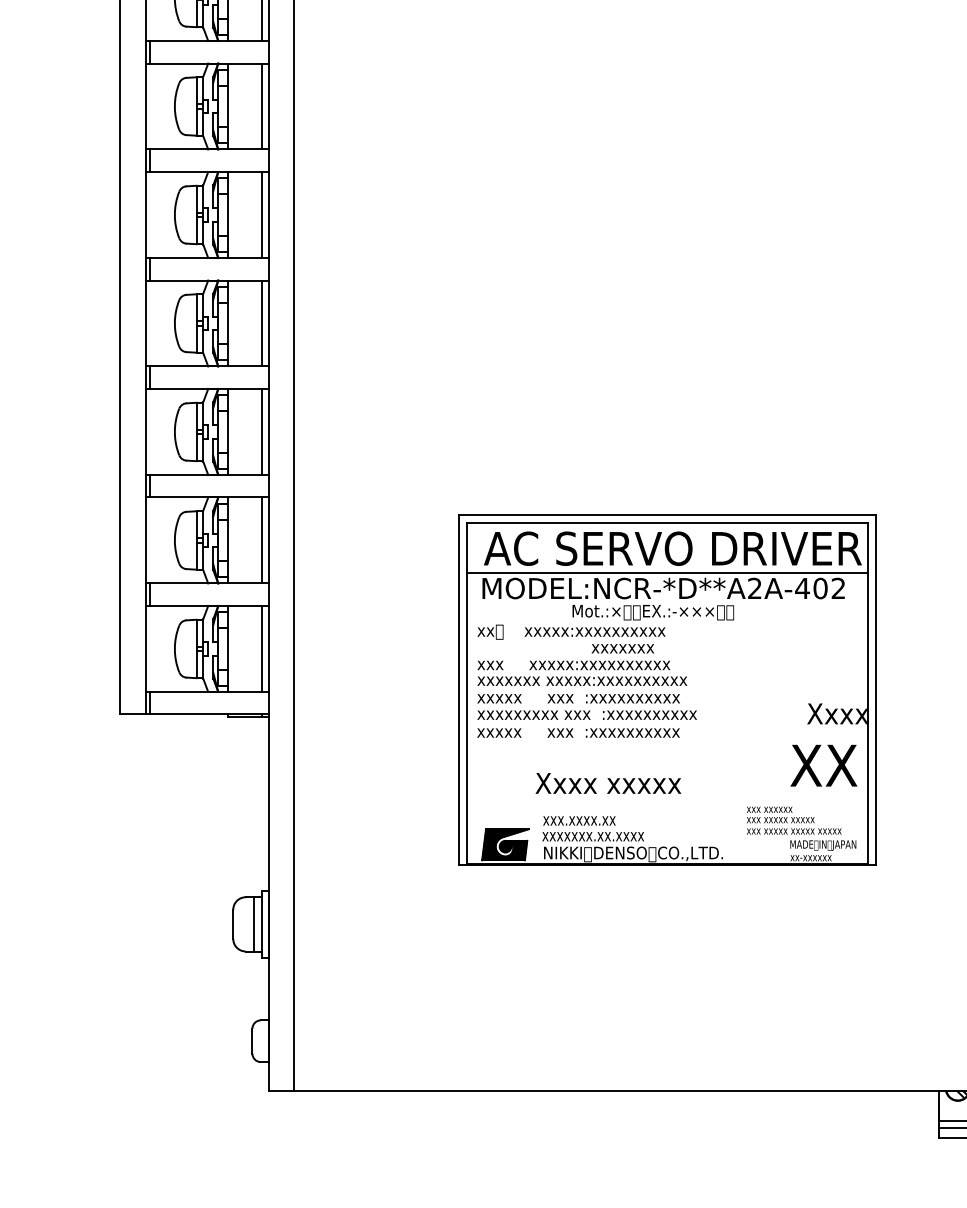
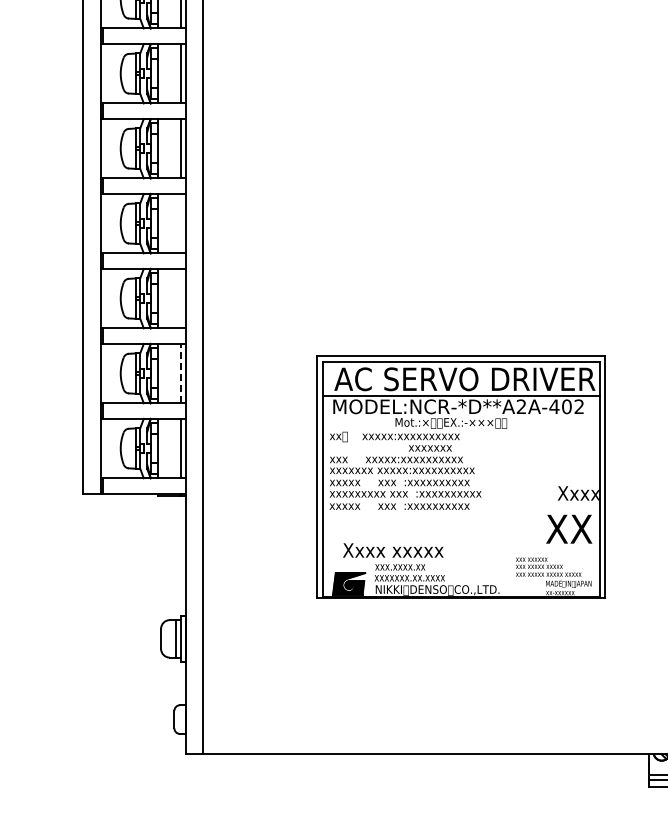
line: (261, 323) -> (180, 223), removed
line: (261, 431) -> (180, 298), removed
line: (261, 540) -> (180, 373), solid -> dashed
text: (608, 783) -> (393, 550), moved

